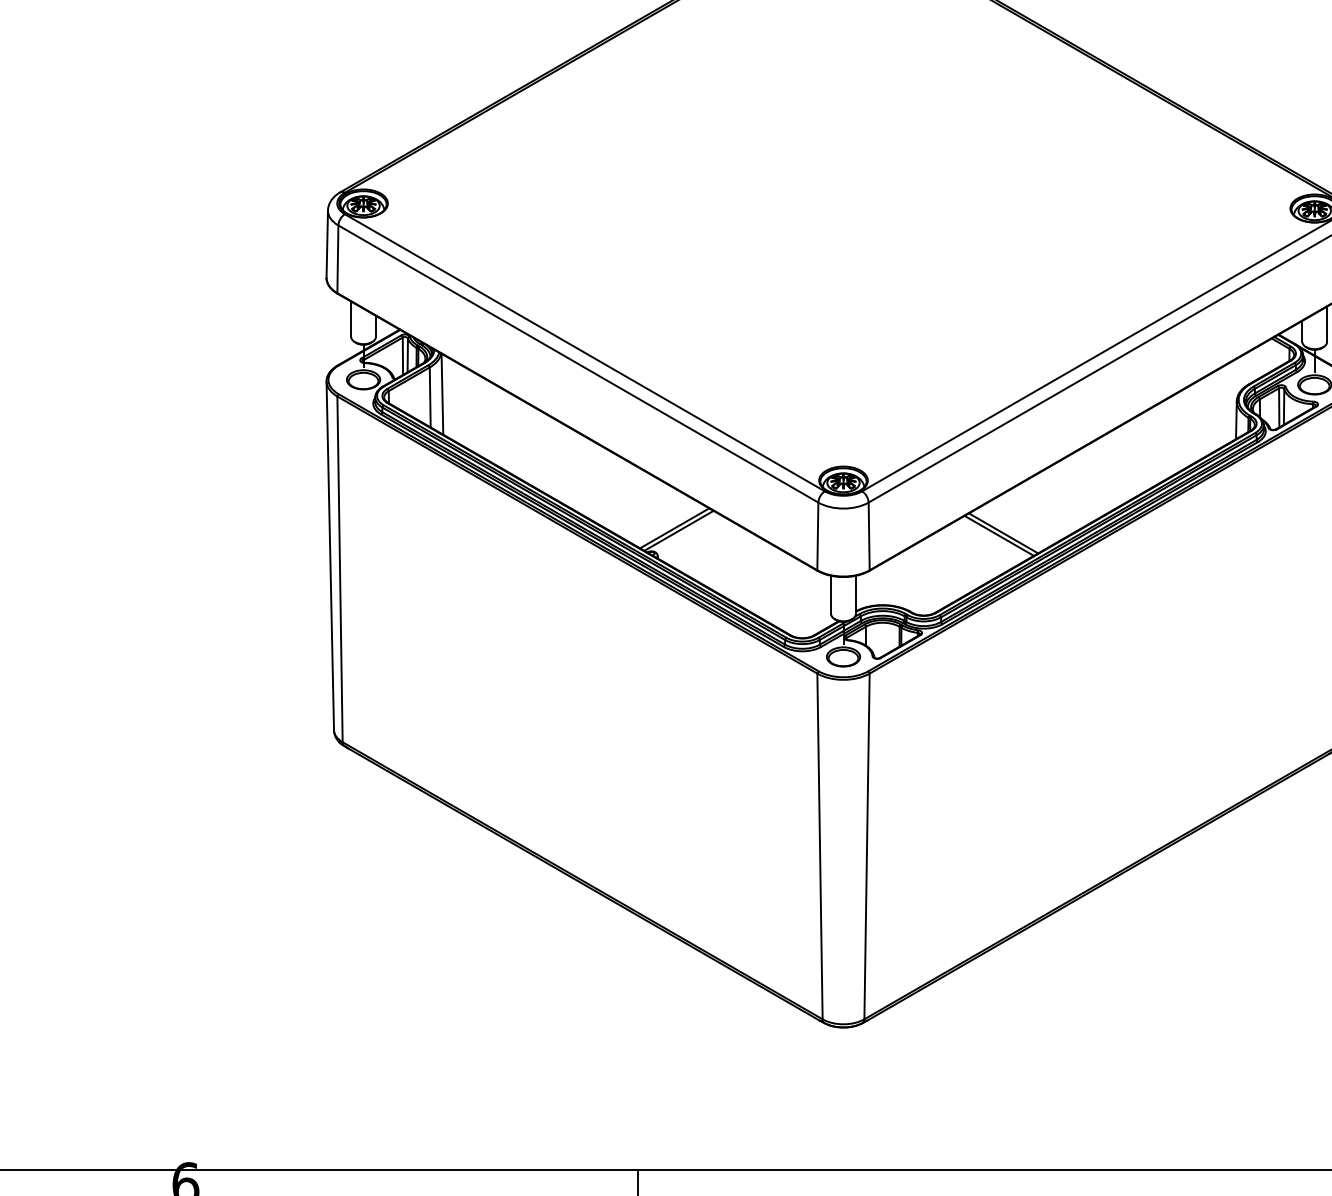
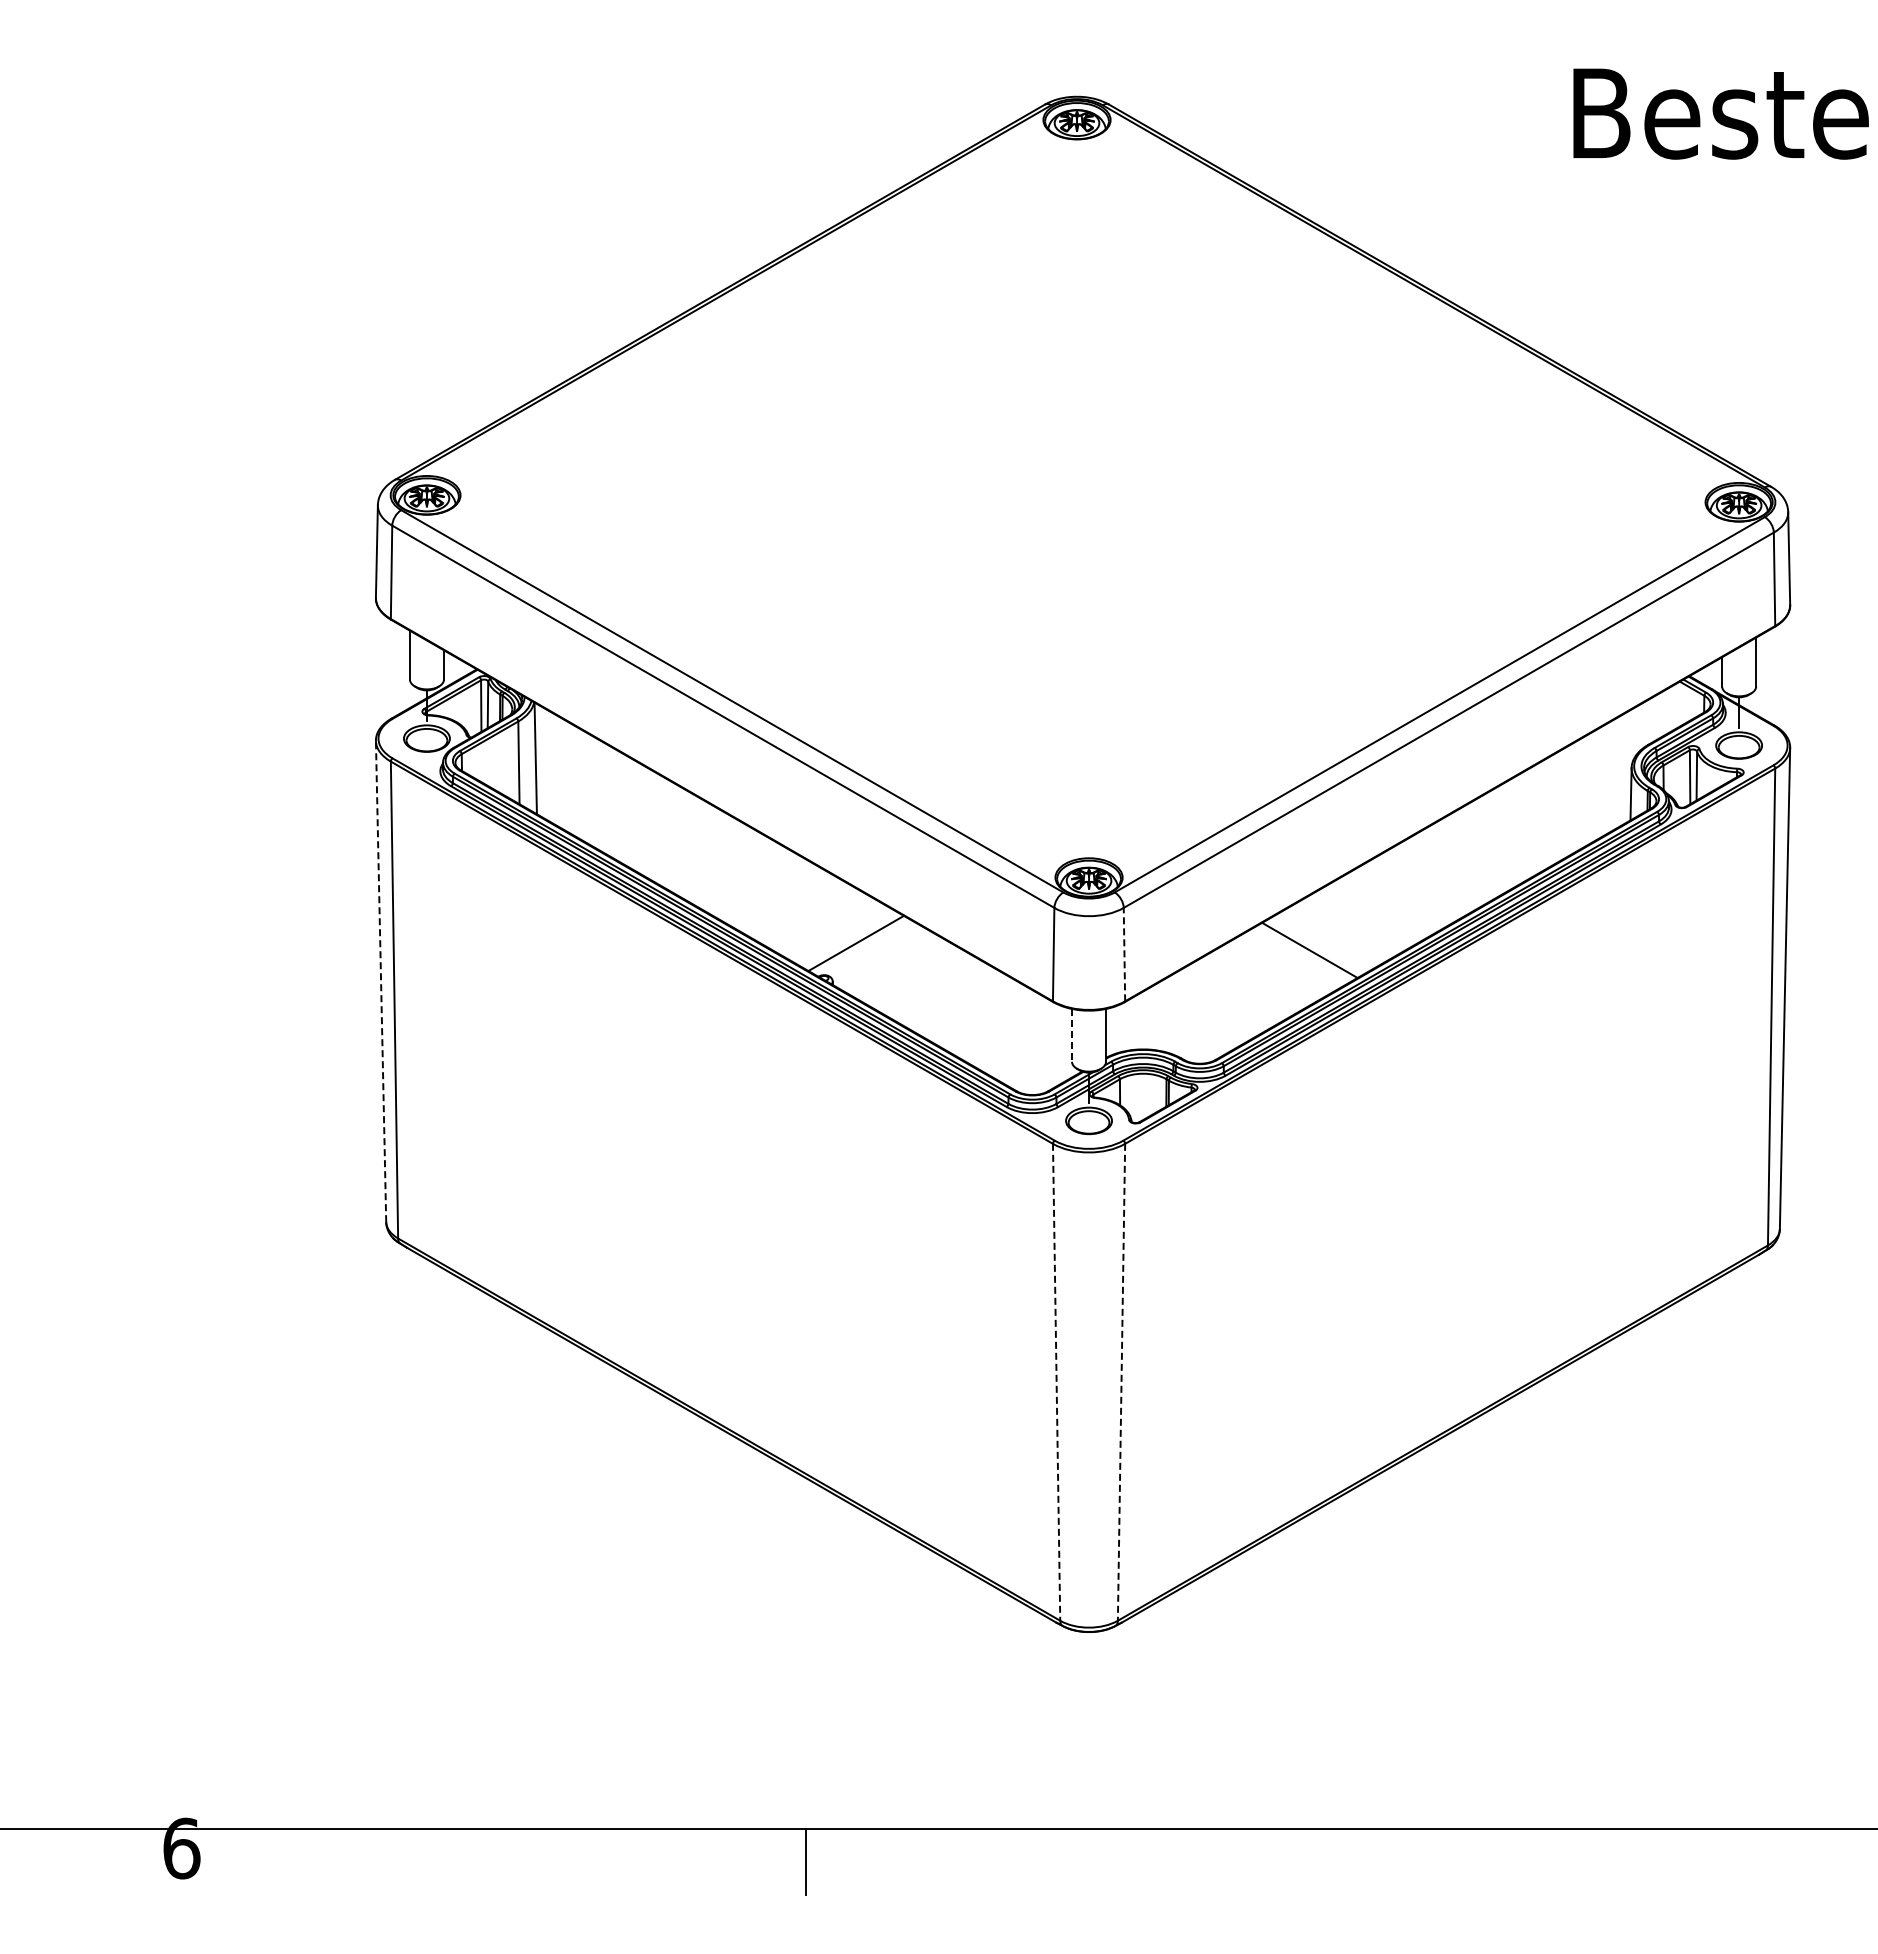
line: (678, 530) -> (861, 946), removed
line: (998, 535) -> (1303, 953), removed
line: (869, 536) -> (1124, 954), solid -> dashed
line: (330, 555) -> (381, 981), solid -> dashed
line: (831, 595) -> (1072, 1035), solid -> dashed
line: (819, 846) -> (1056, 1382), solid -> dashed
line: (867, 846) -> (1121, 1382), solid -> dashed

